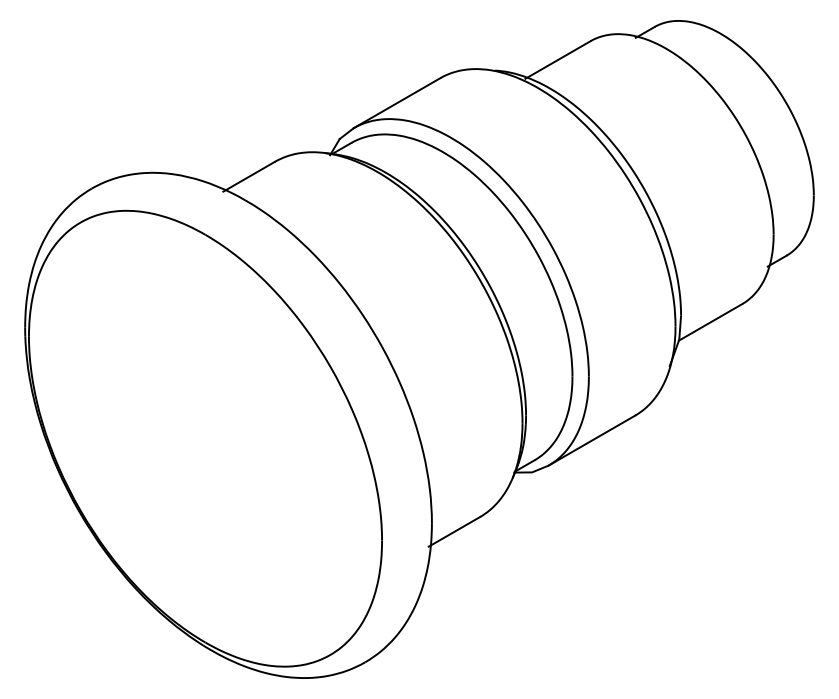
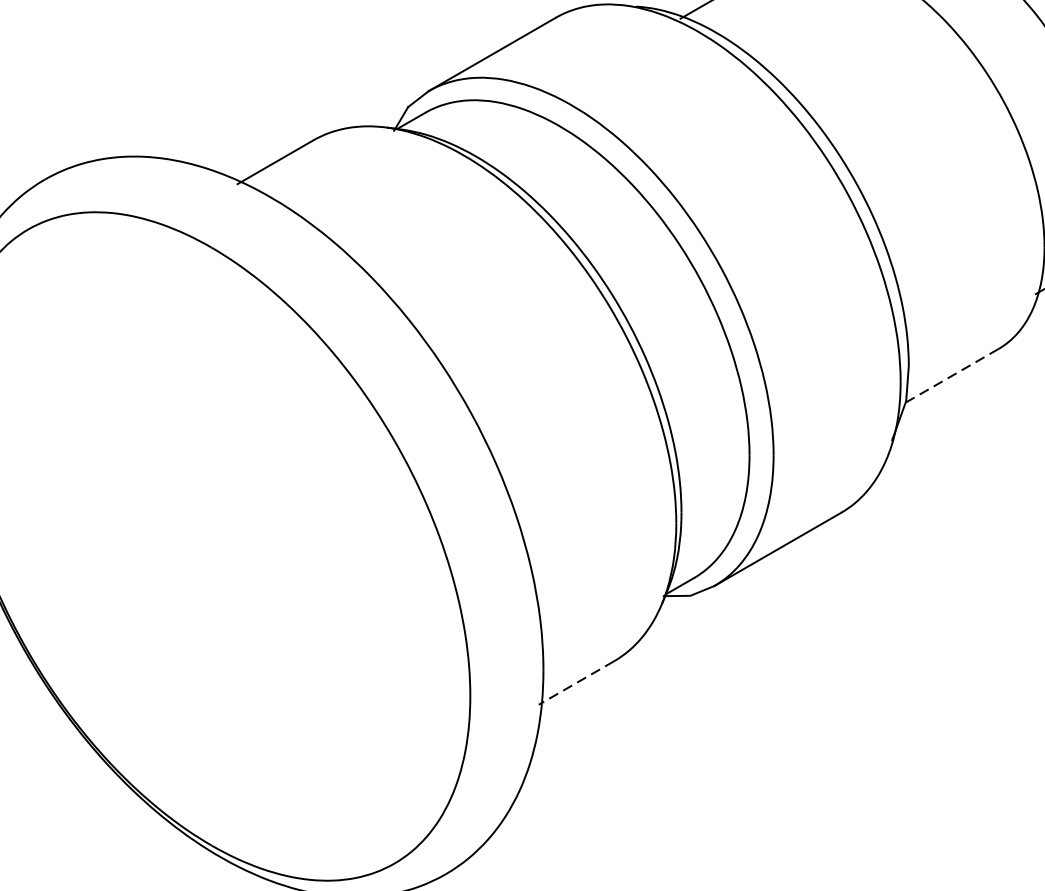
line: (710, 322) -> (951, 376), solid -> dashed
line: (454, 531) -> (576, 682), solid -> dashed

